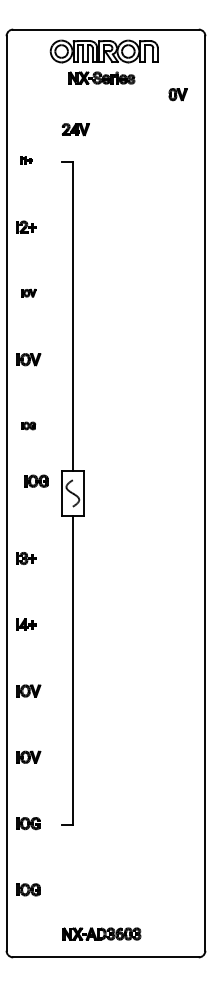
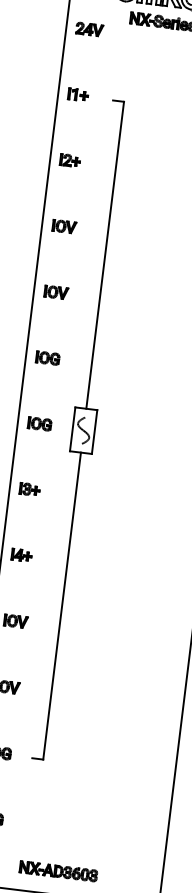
part: (75, 129) -> (89, 29), moved
part: (26, 160) -> (78, 94), size x1.67
part: (28, 292) -> (64, 225), size x1.67
part: (28, 425) -> (47, 357), size x1.67
part: (36, 480) -> (39, 423), moved

